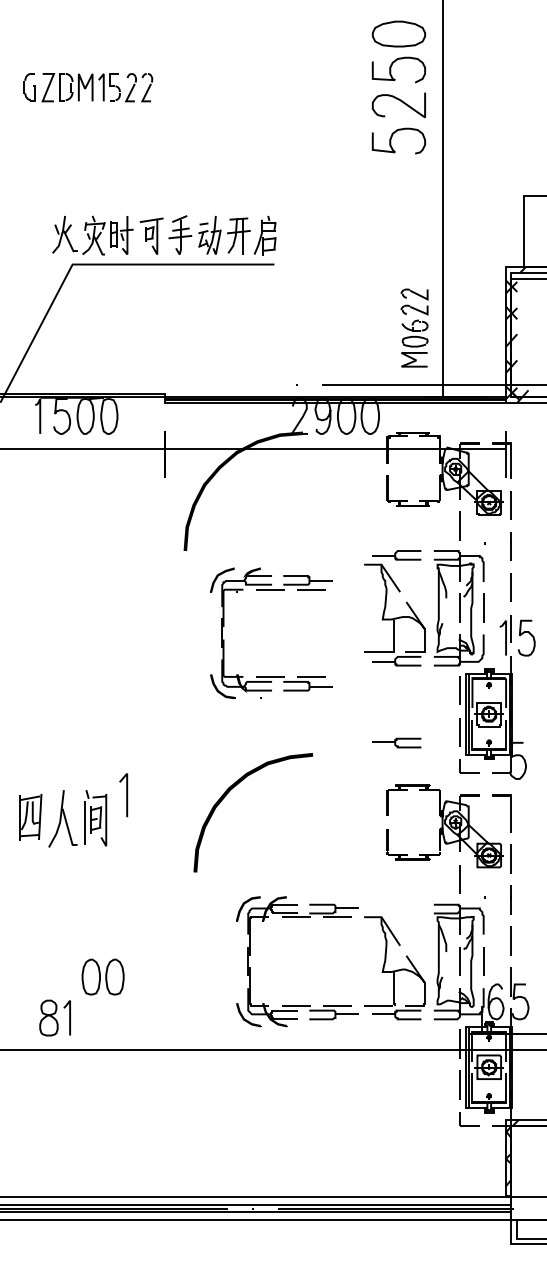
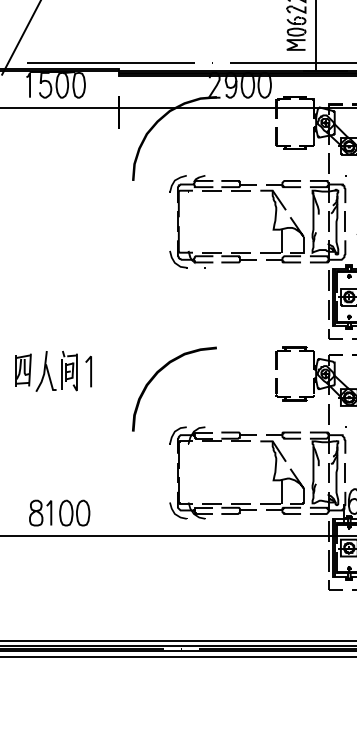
line: (154, 384) -> (111, 62), added
part: (271, 590) -> (212, 191), moved
part: (396, 742) -> (283, 435), moved
curve: (232, 789) -> (159, 372), moved
line: (126, 795) -> (90, 371), moved
part: (102, 976) -> (74, 512), moved

